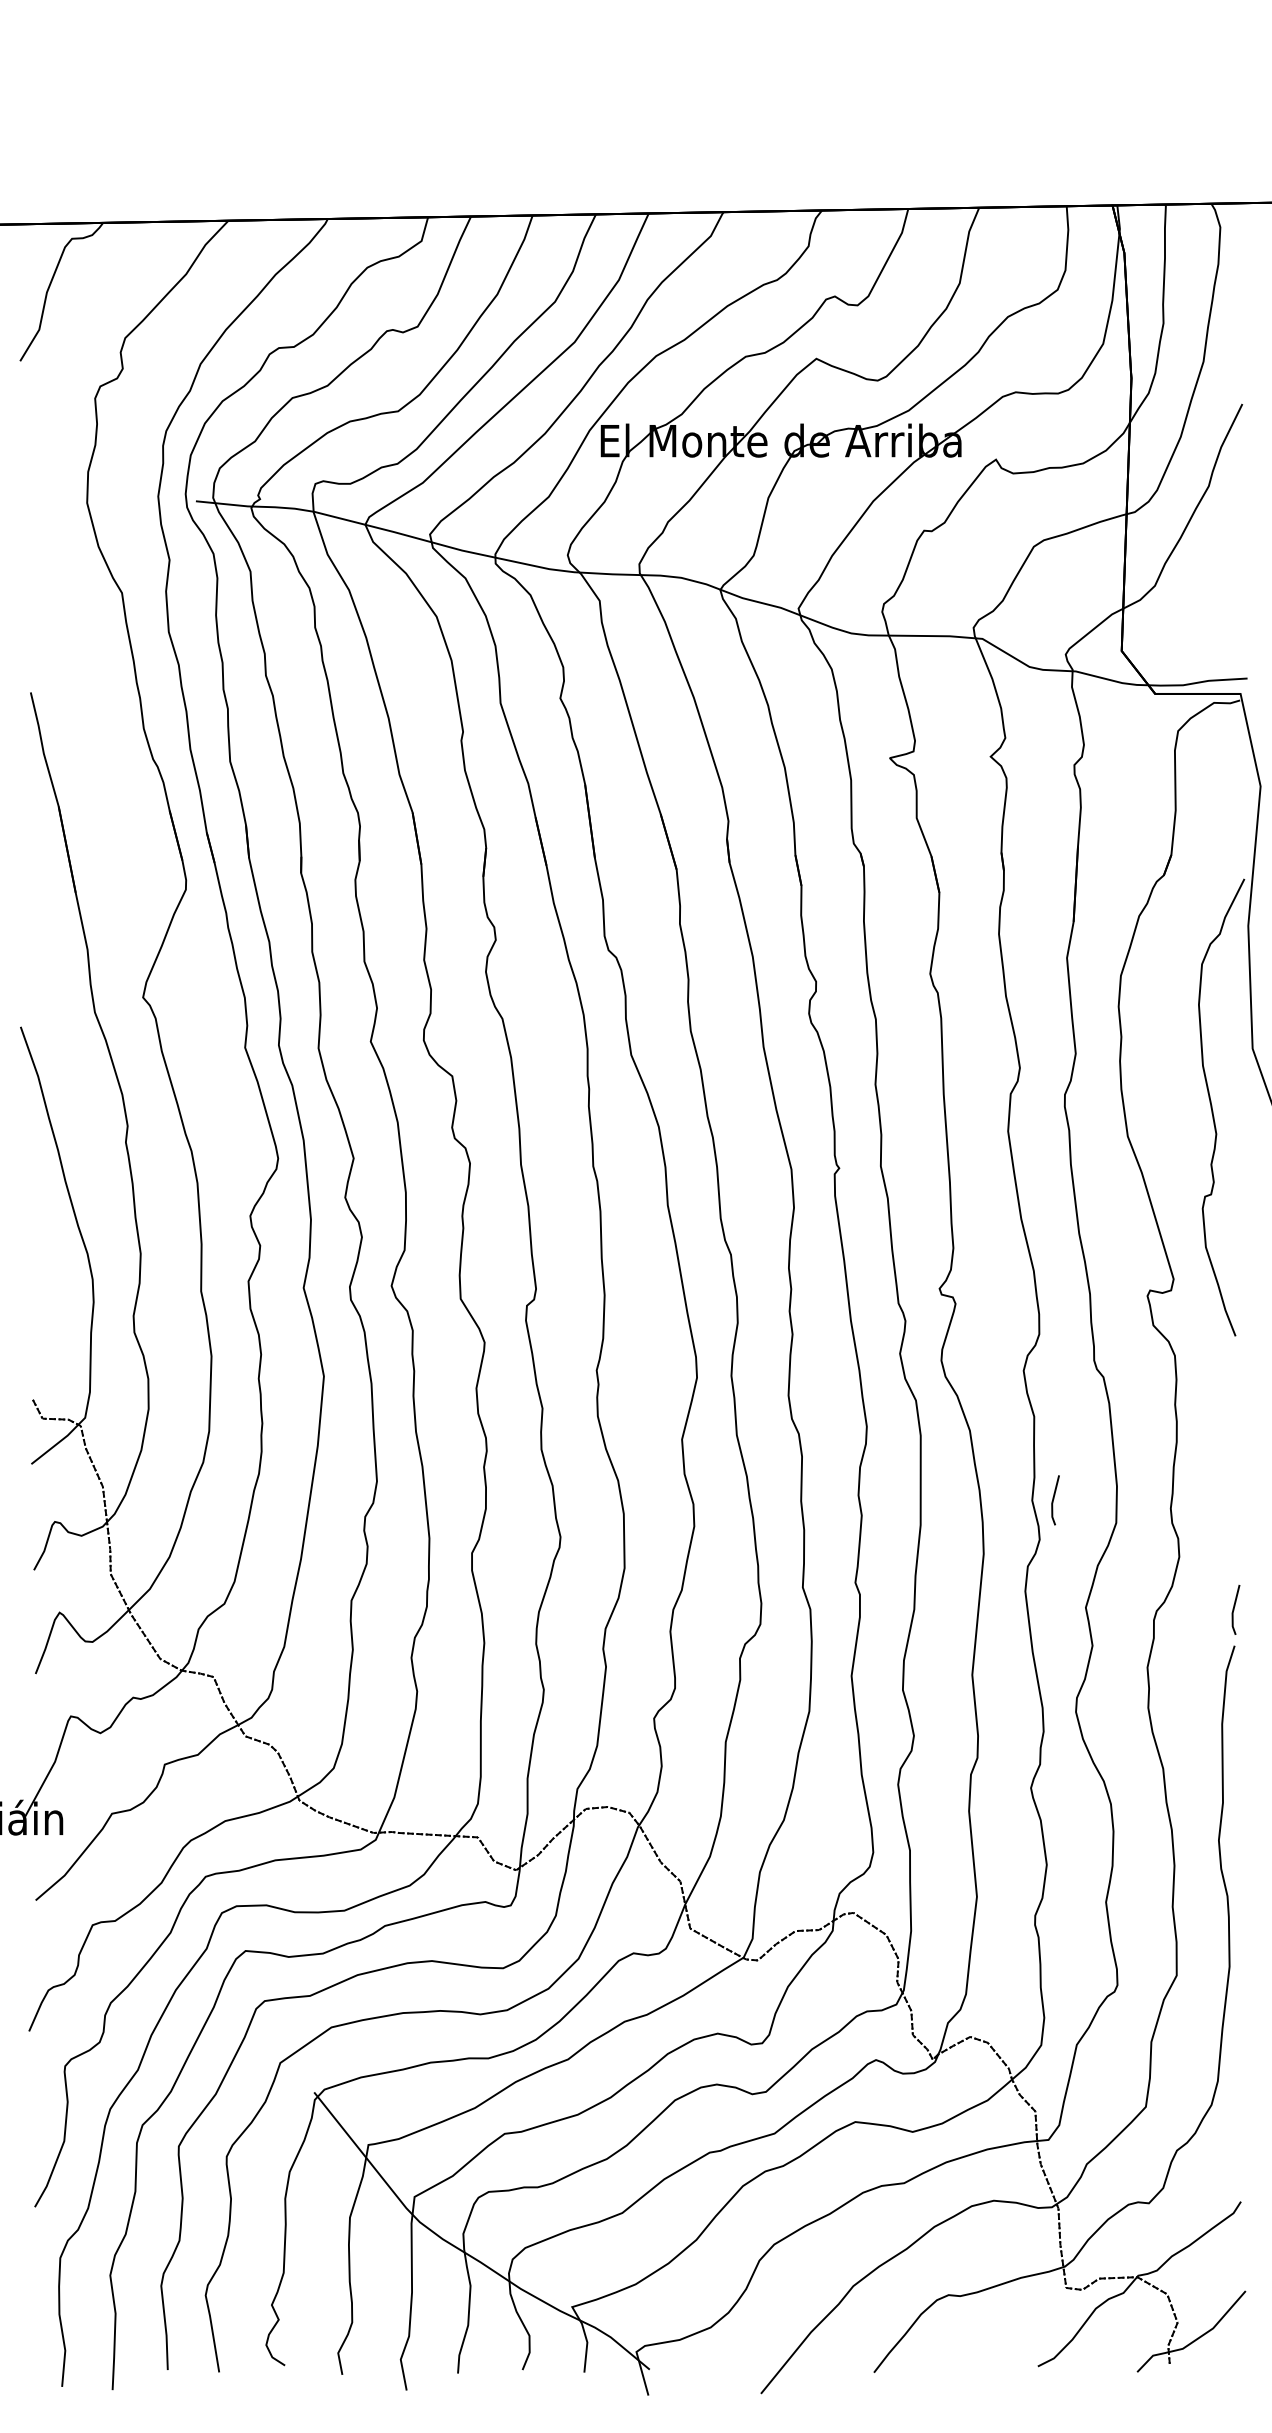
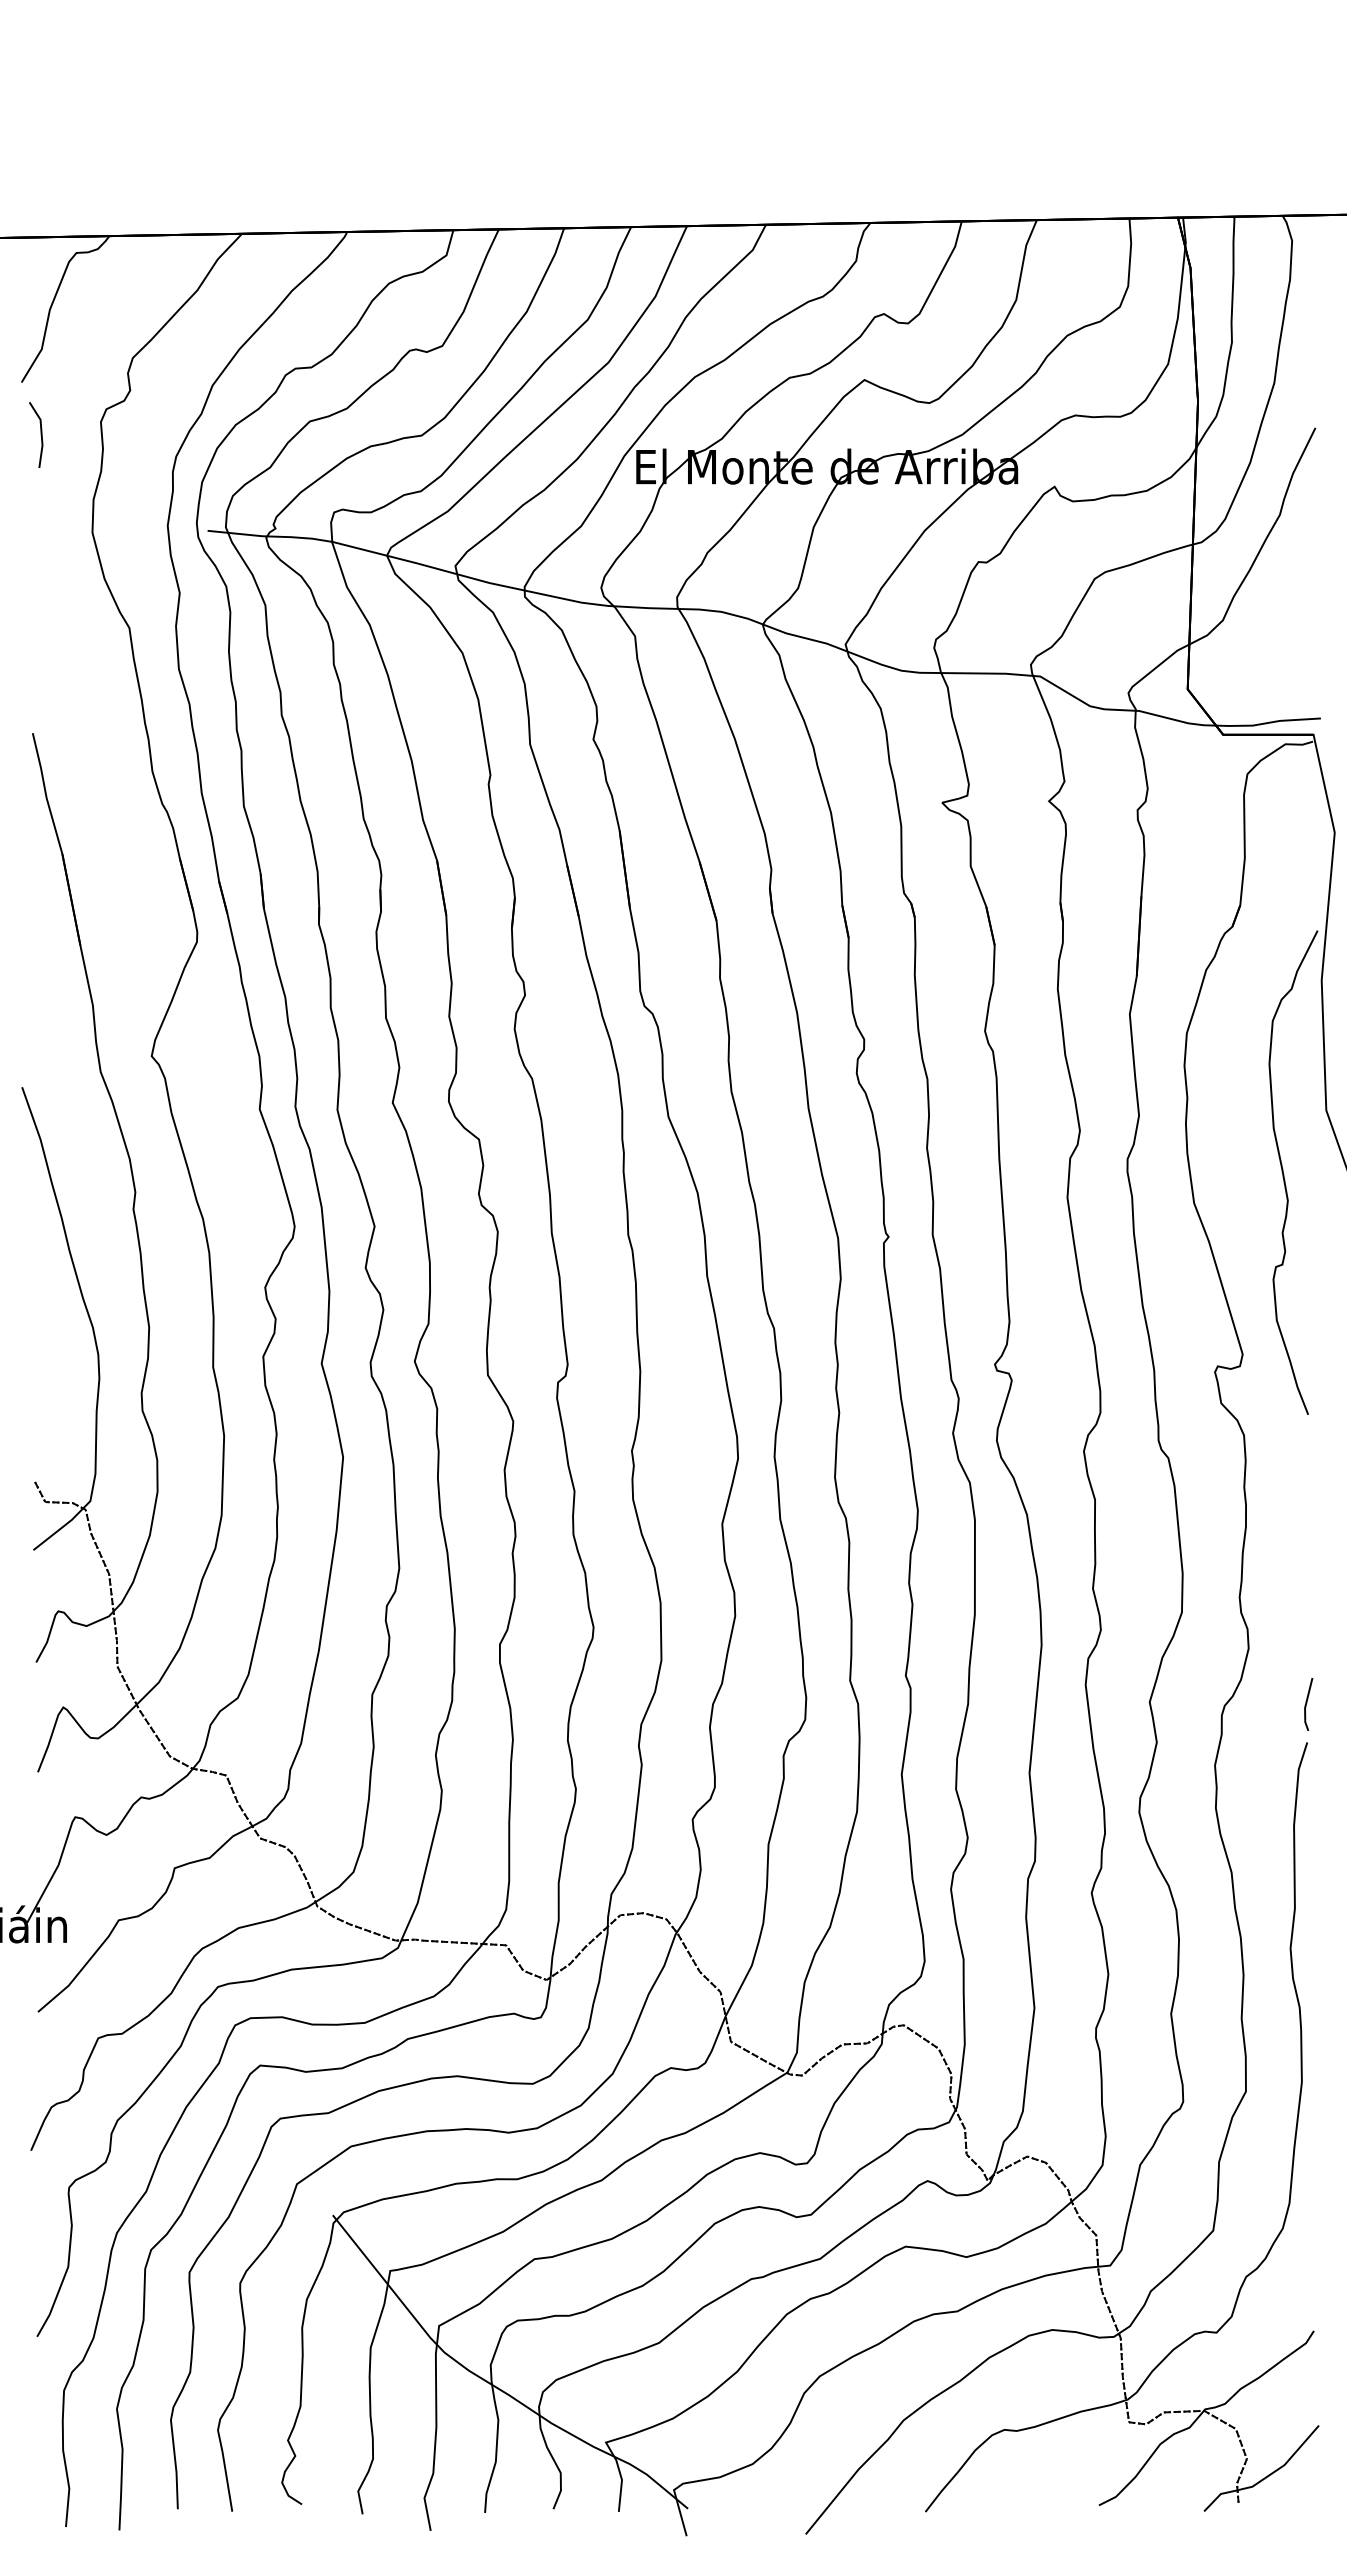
line: (38, 410) -> (40, 434), added
line: (1054, 1499) -> (1116, 1587), removed

